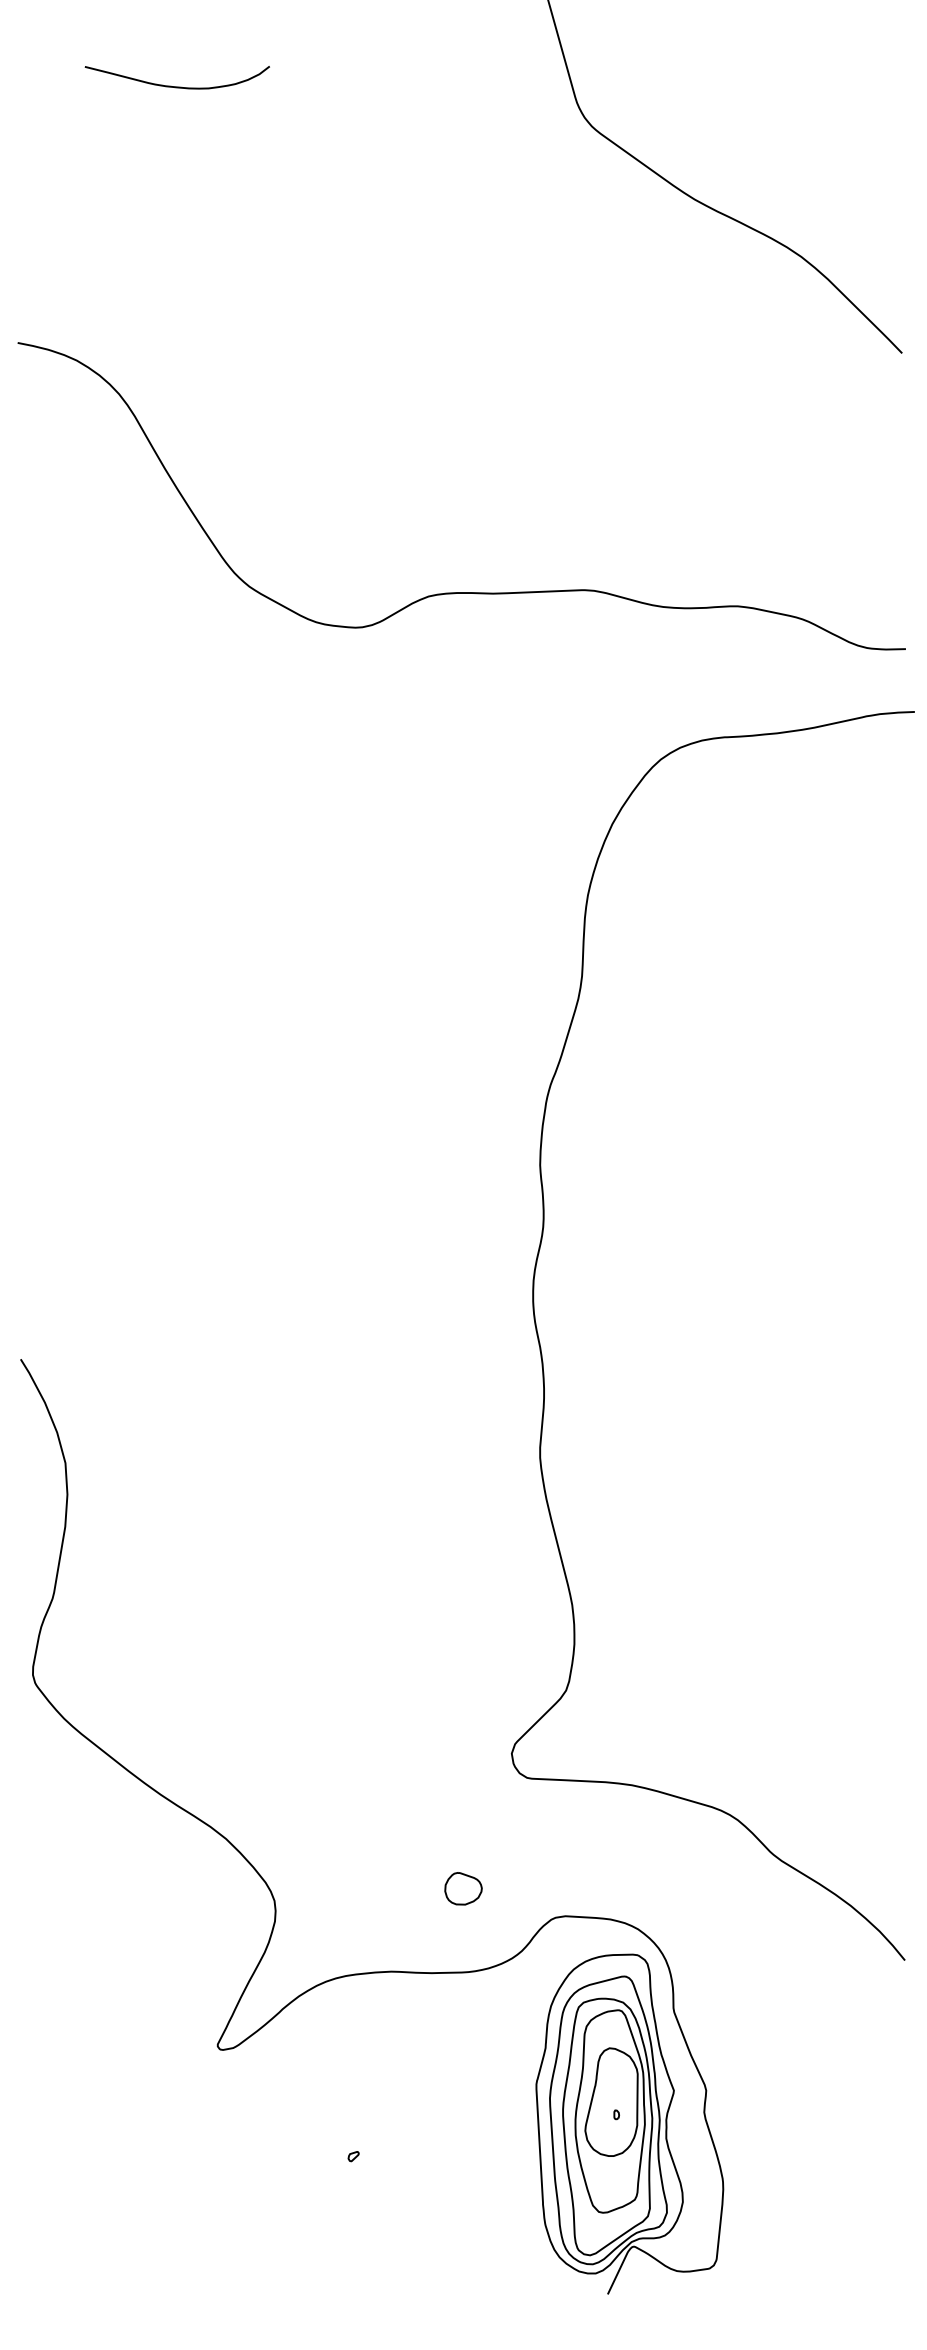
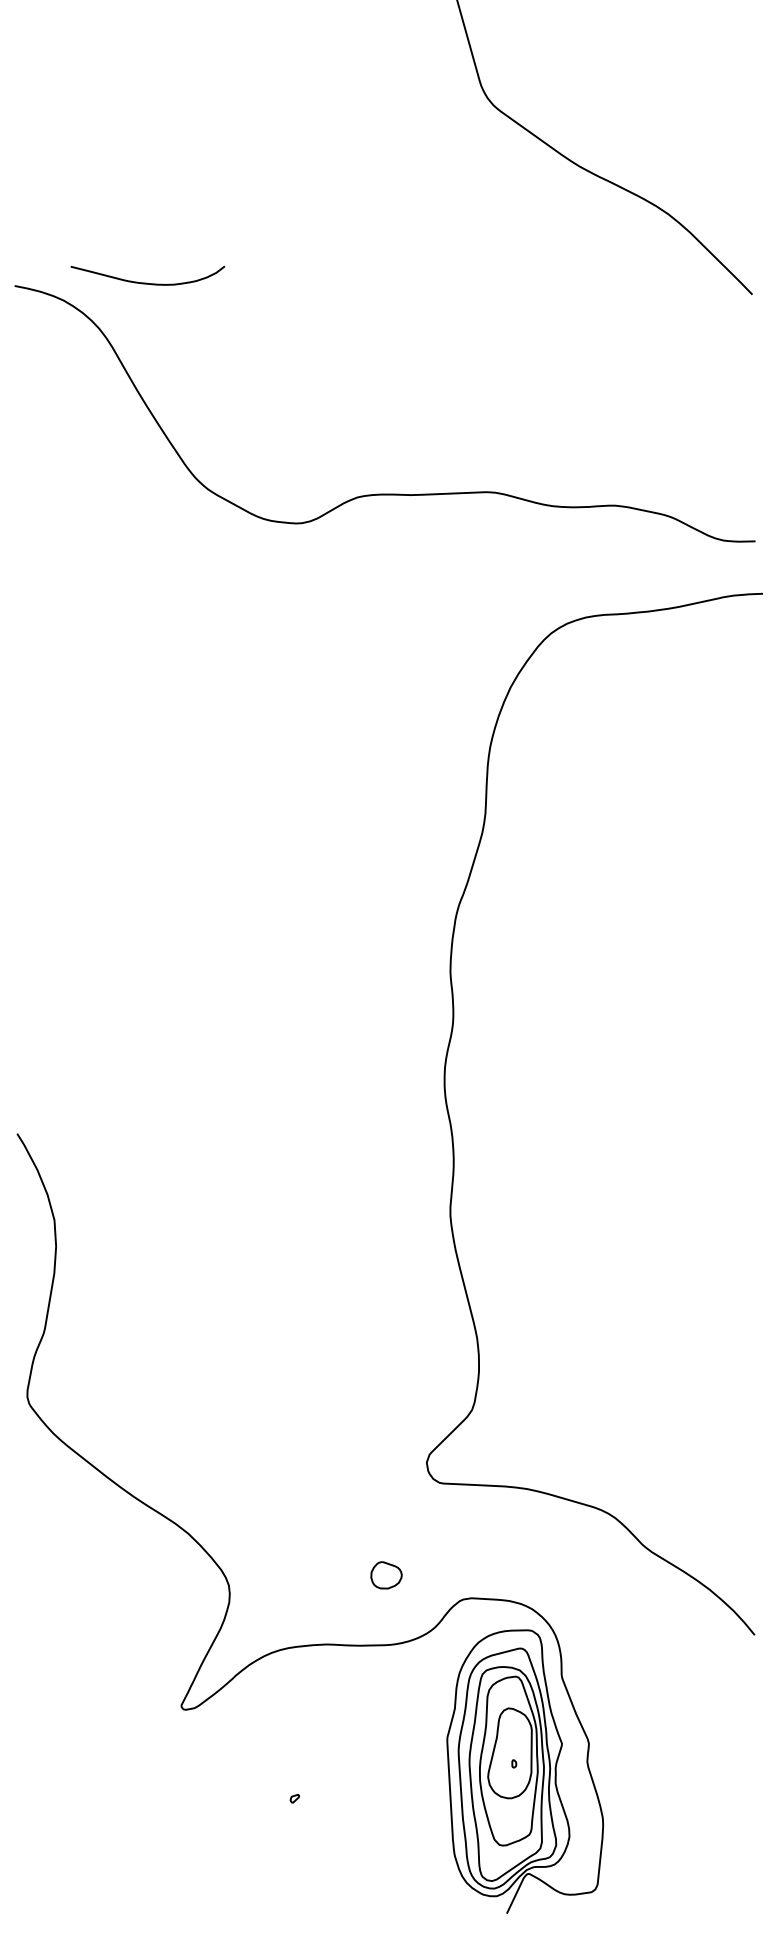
curve: (176, 85) -> (147, 282), moved

